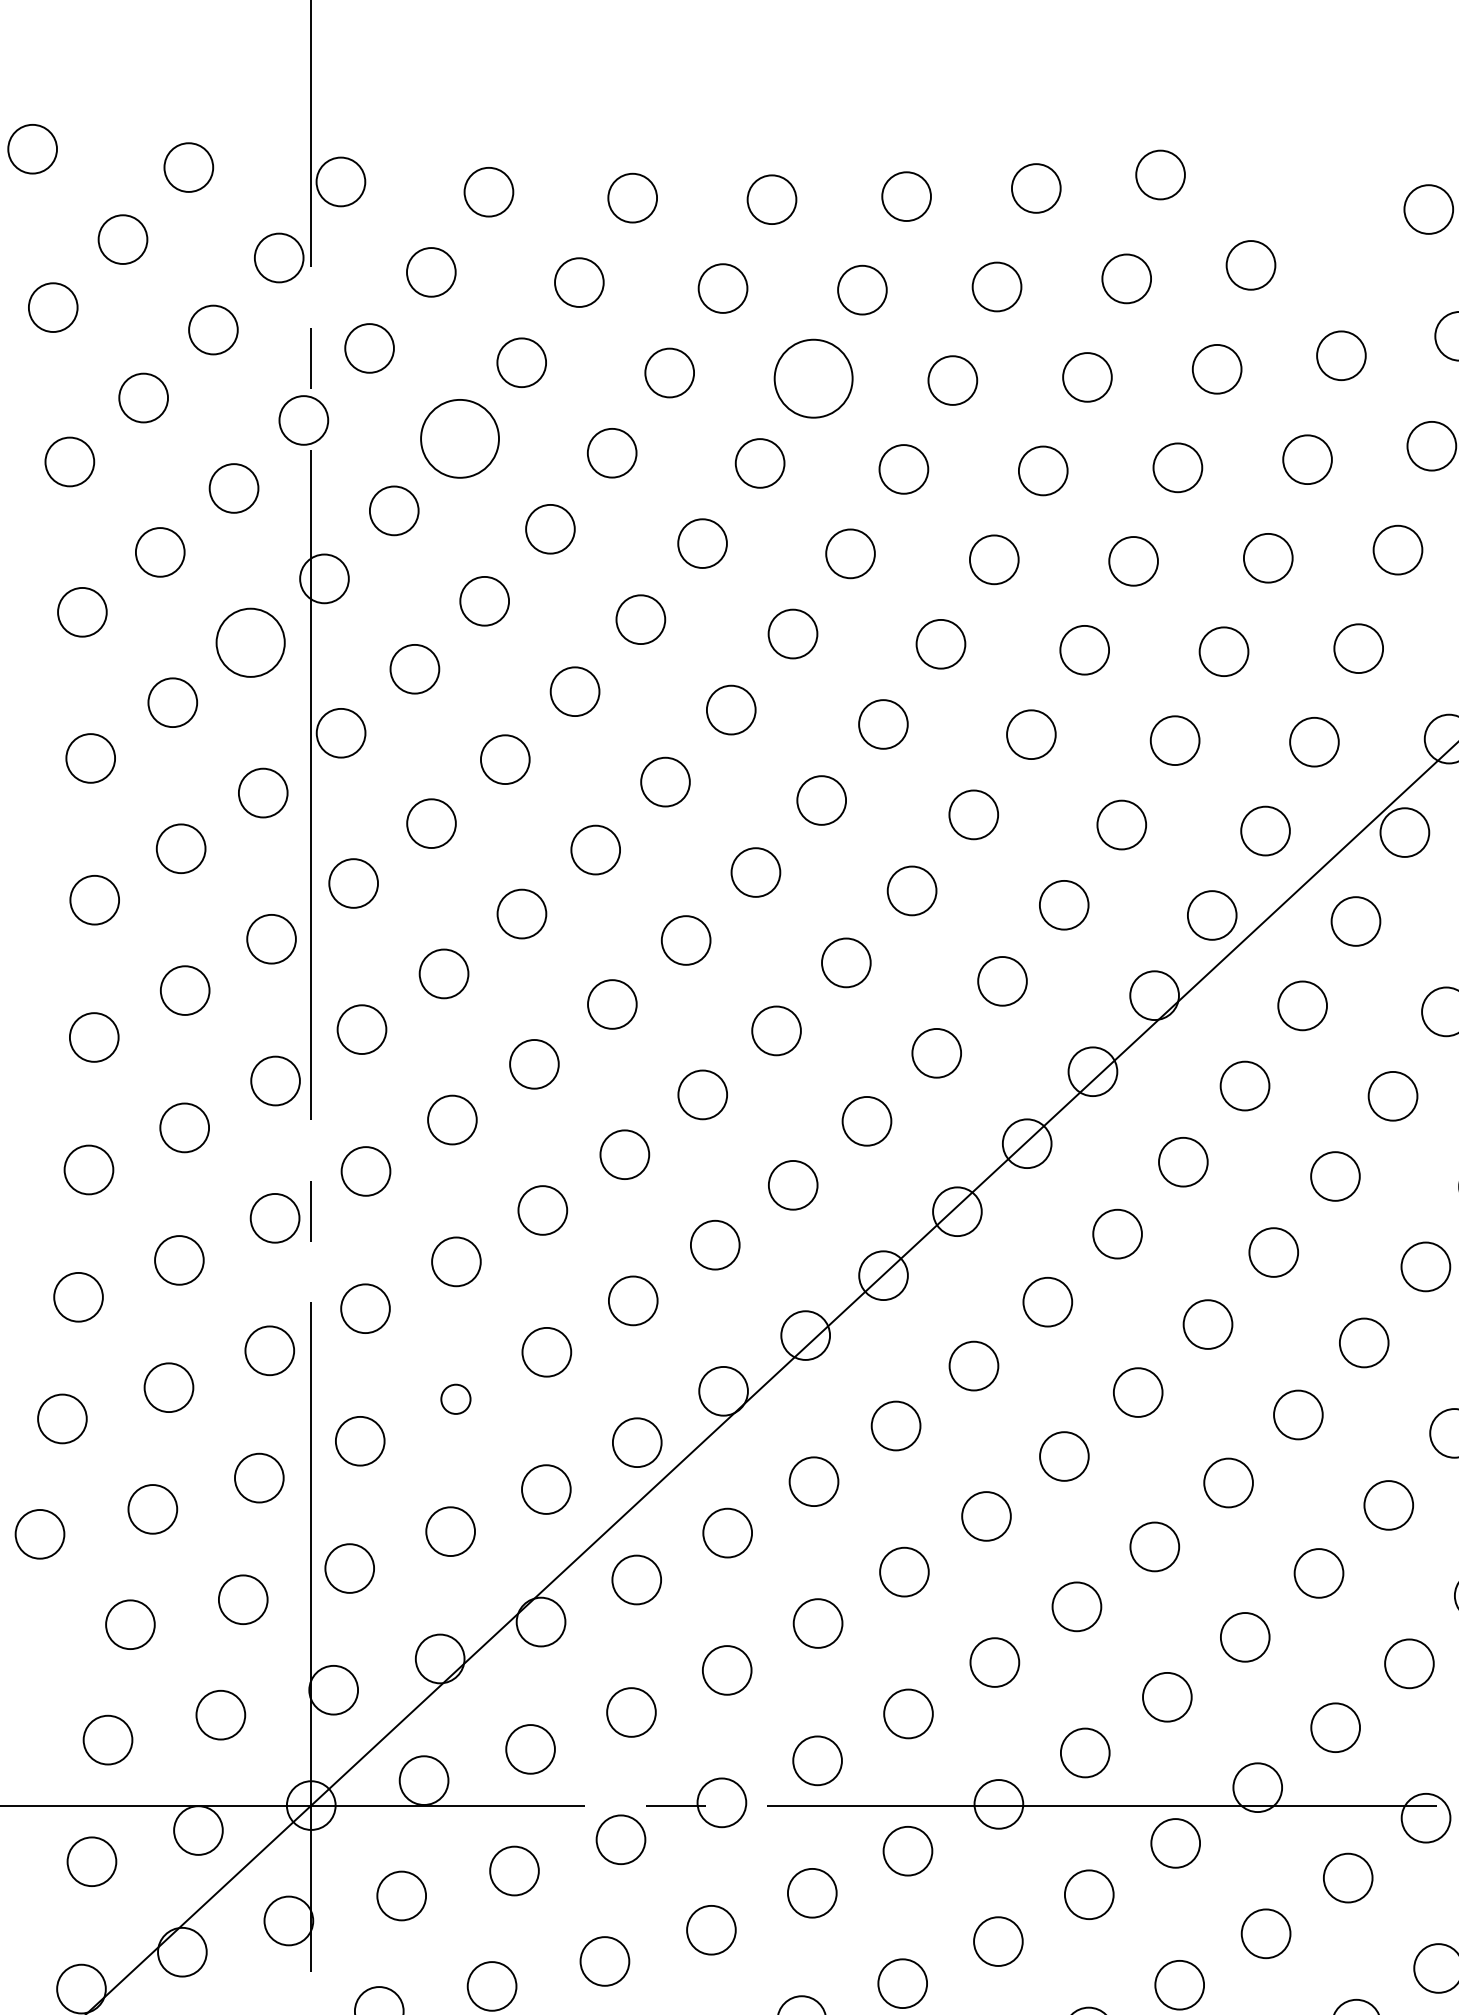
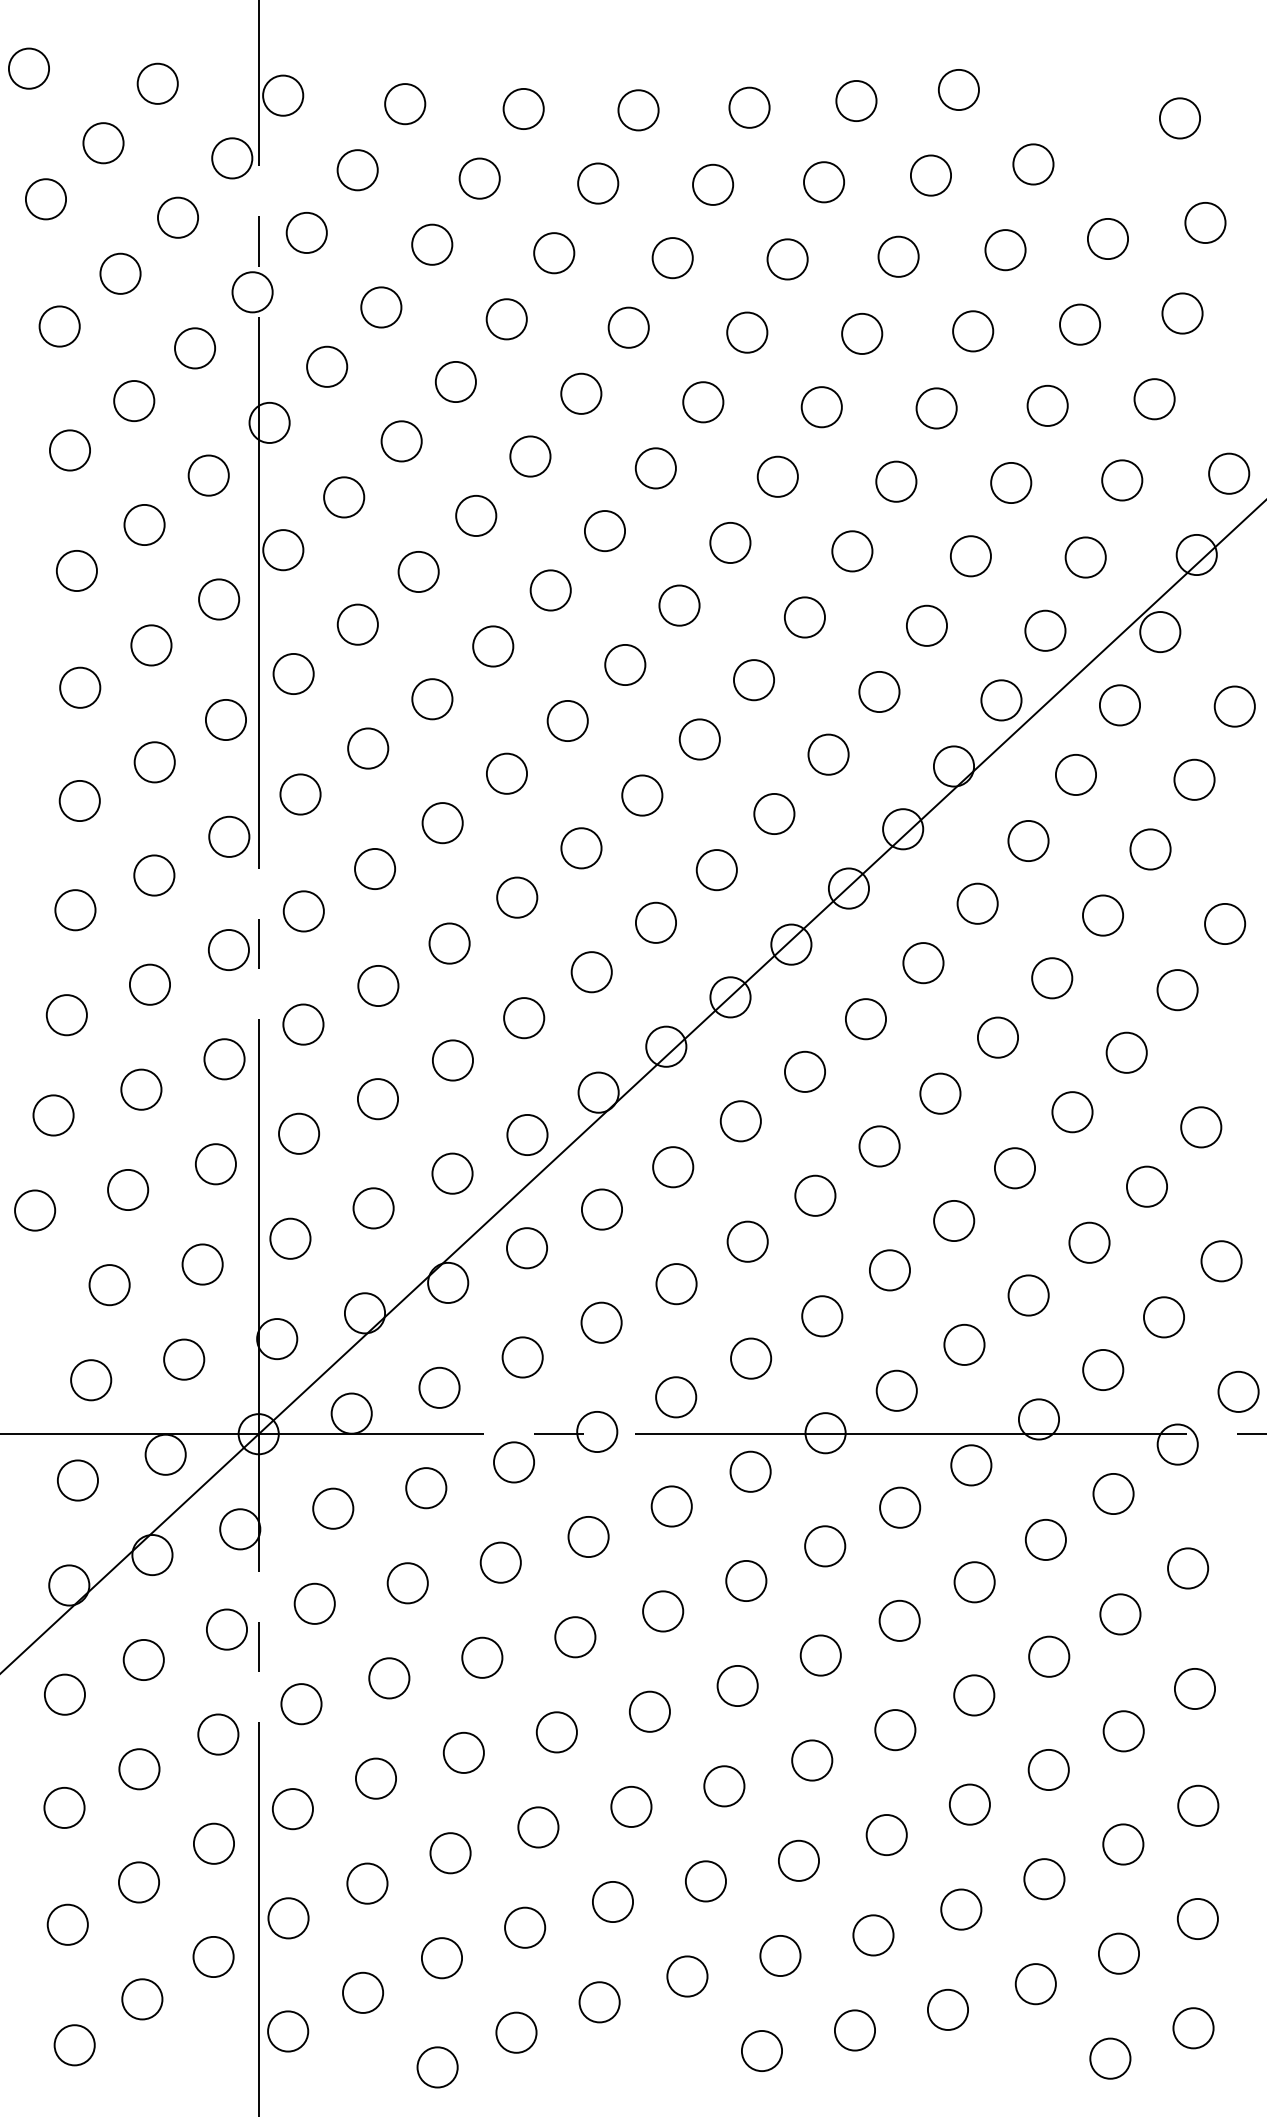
circle: (813, 379) -> (672, 258), size x0.62
circle: (460, 438) -> (381, 307), size x0.62
circle: (250, 642) -> (208, 475), size x0.71
circle: (455, 1399) -> (377, 1099), size x1.67

